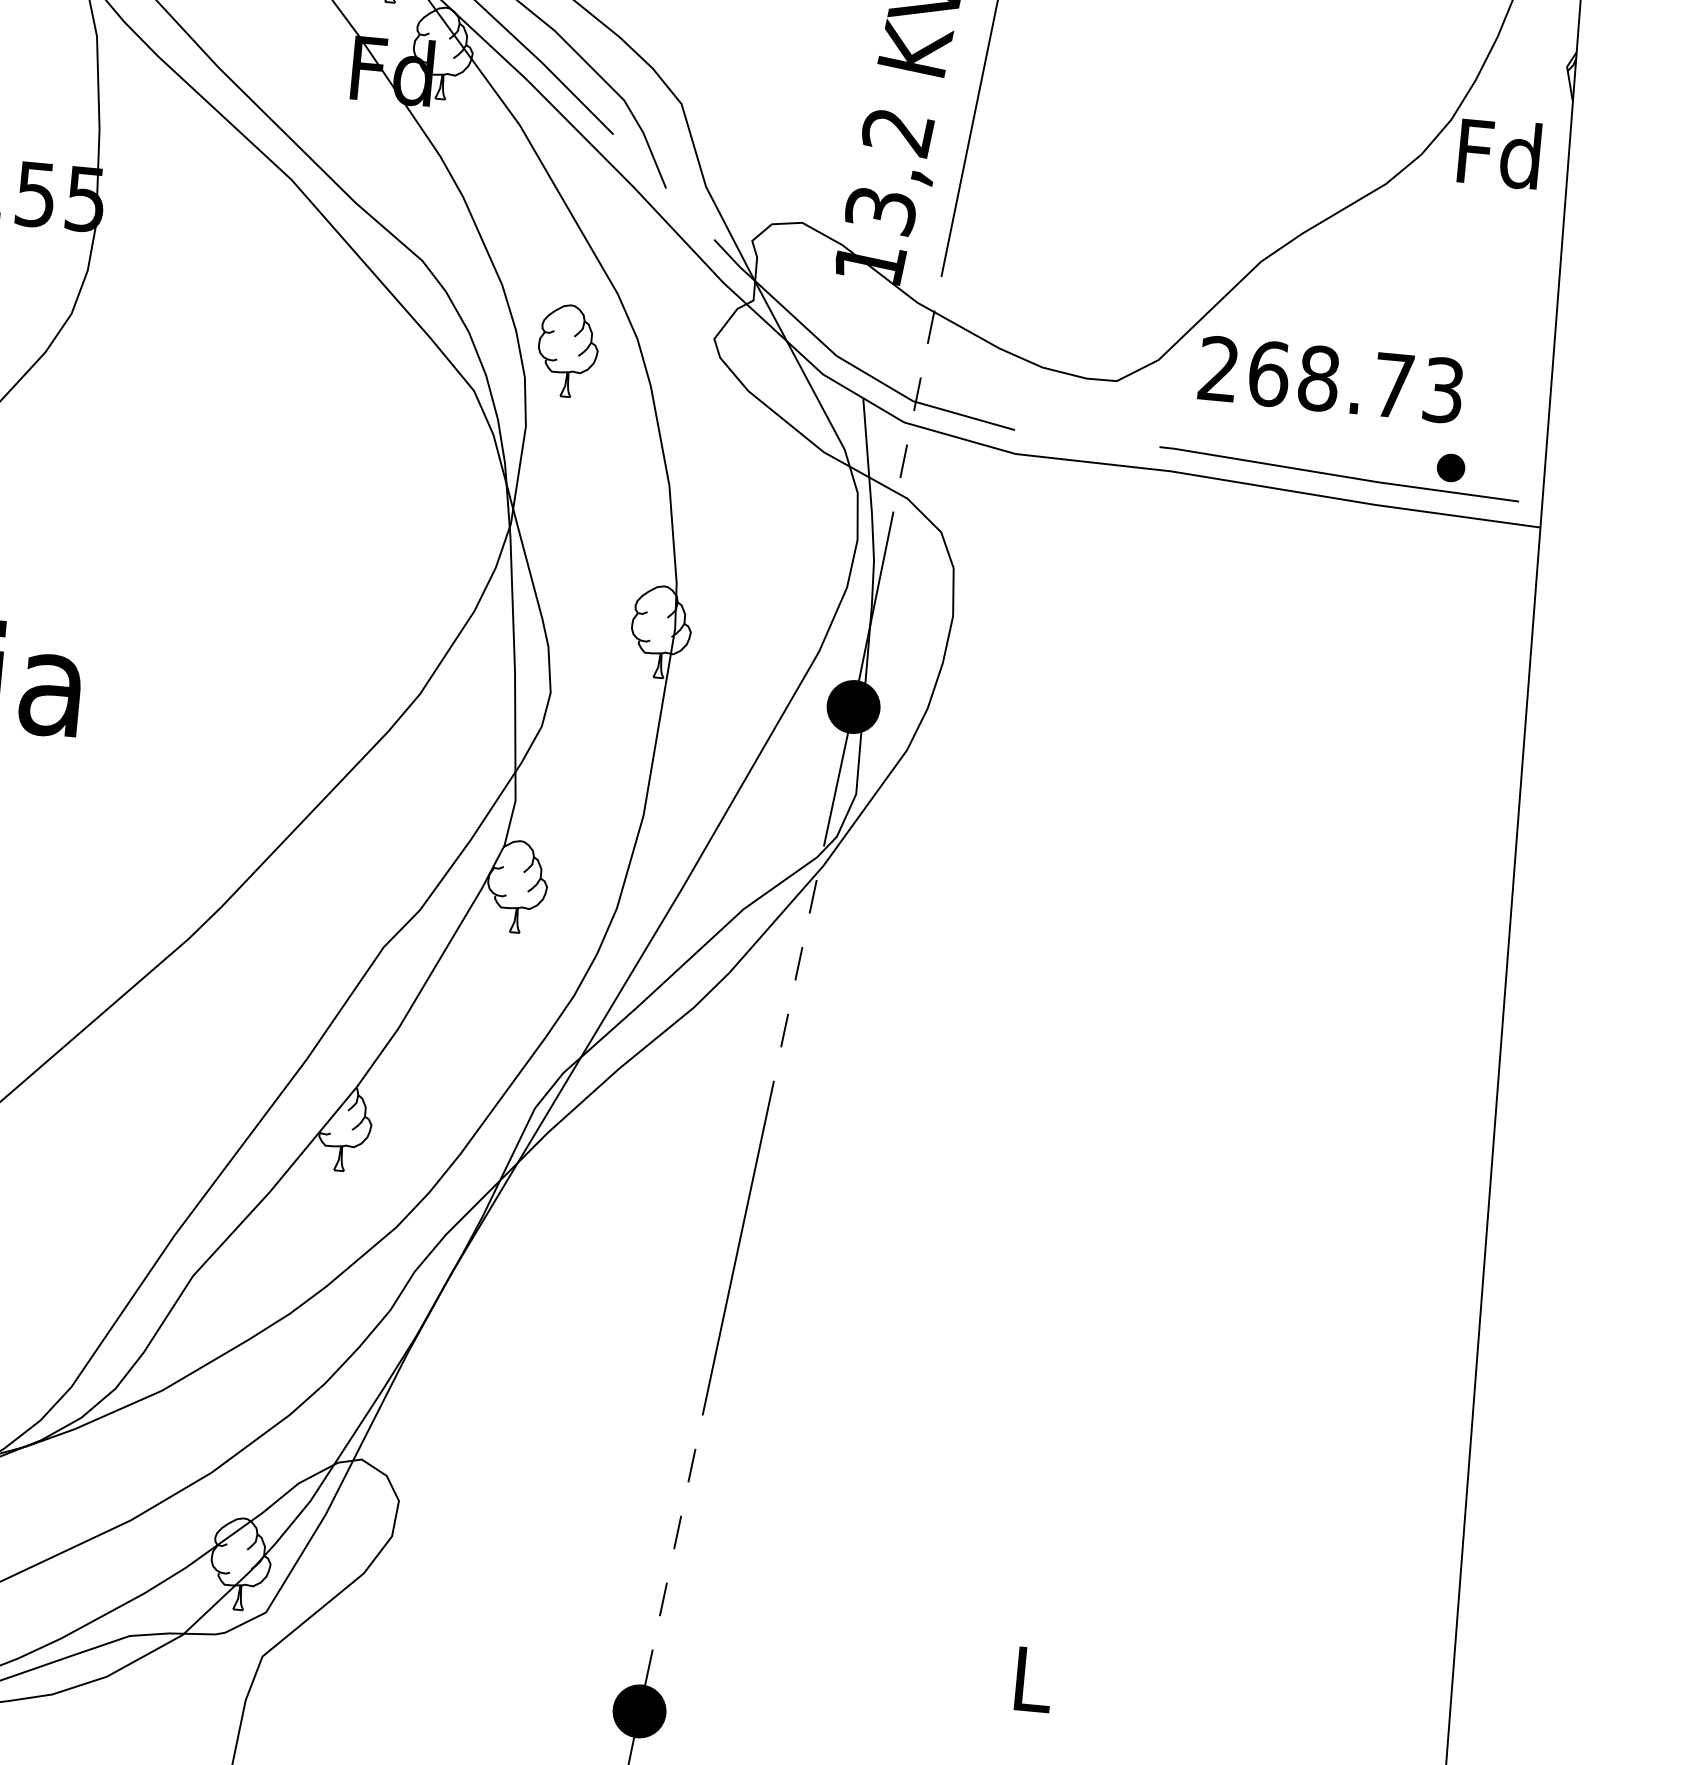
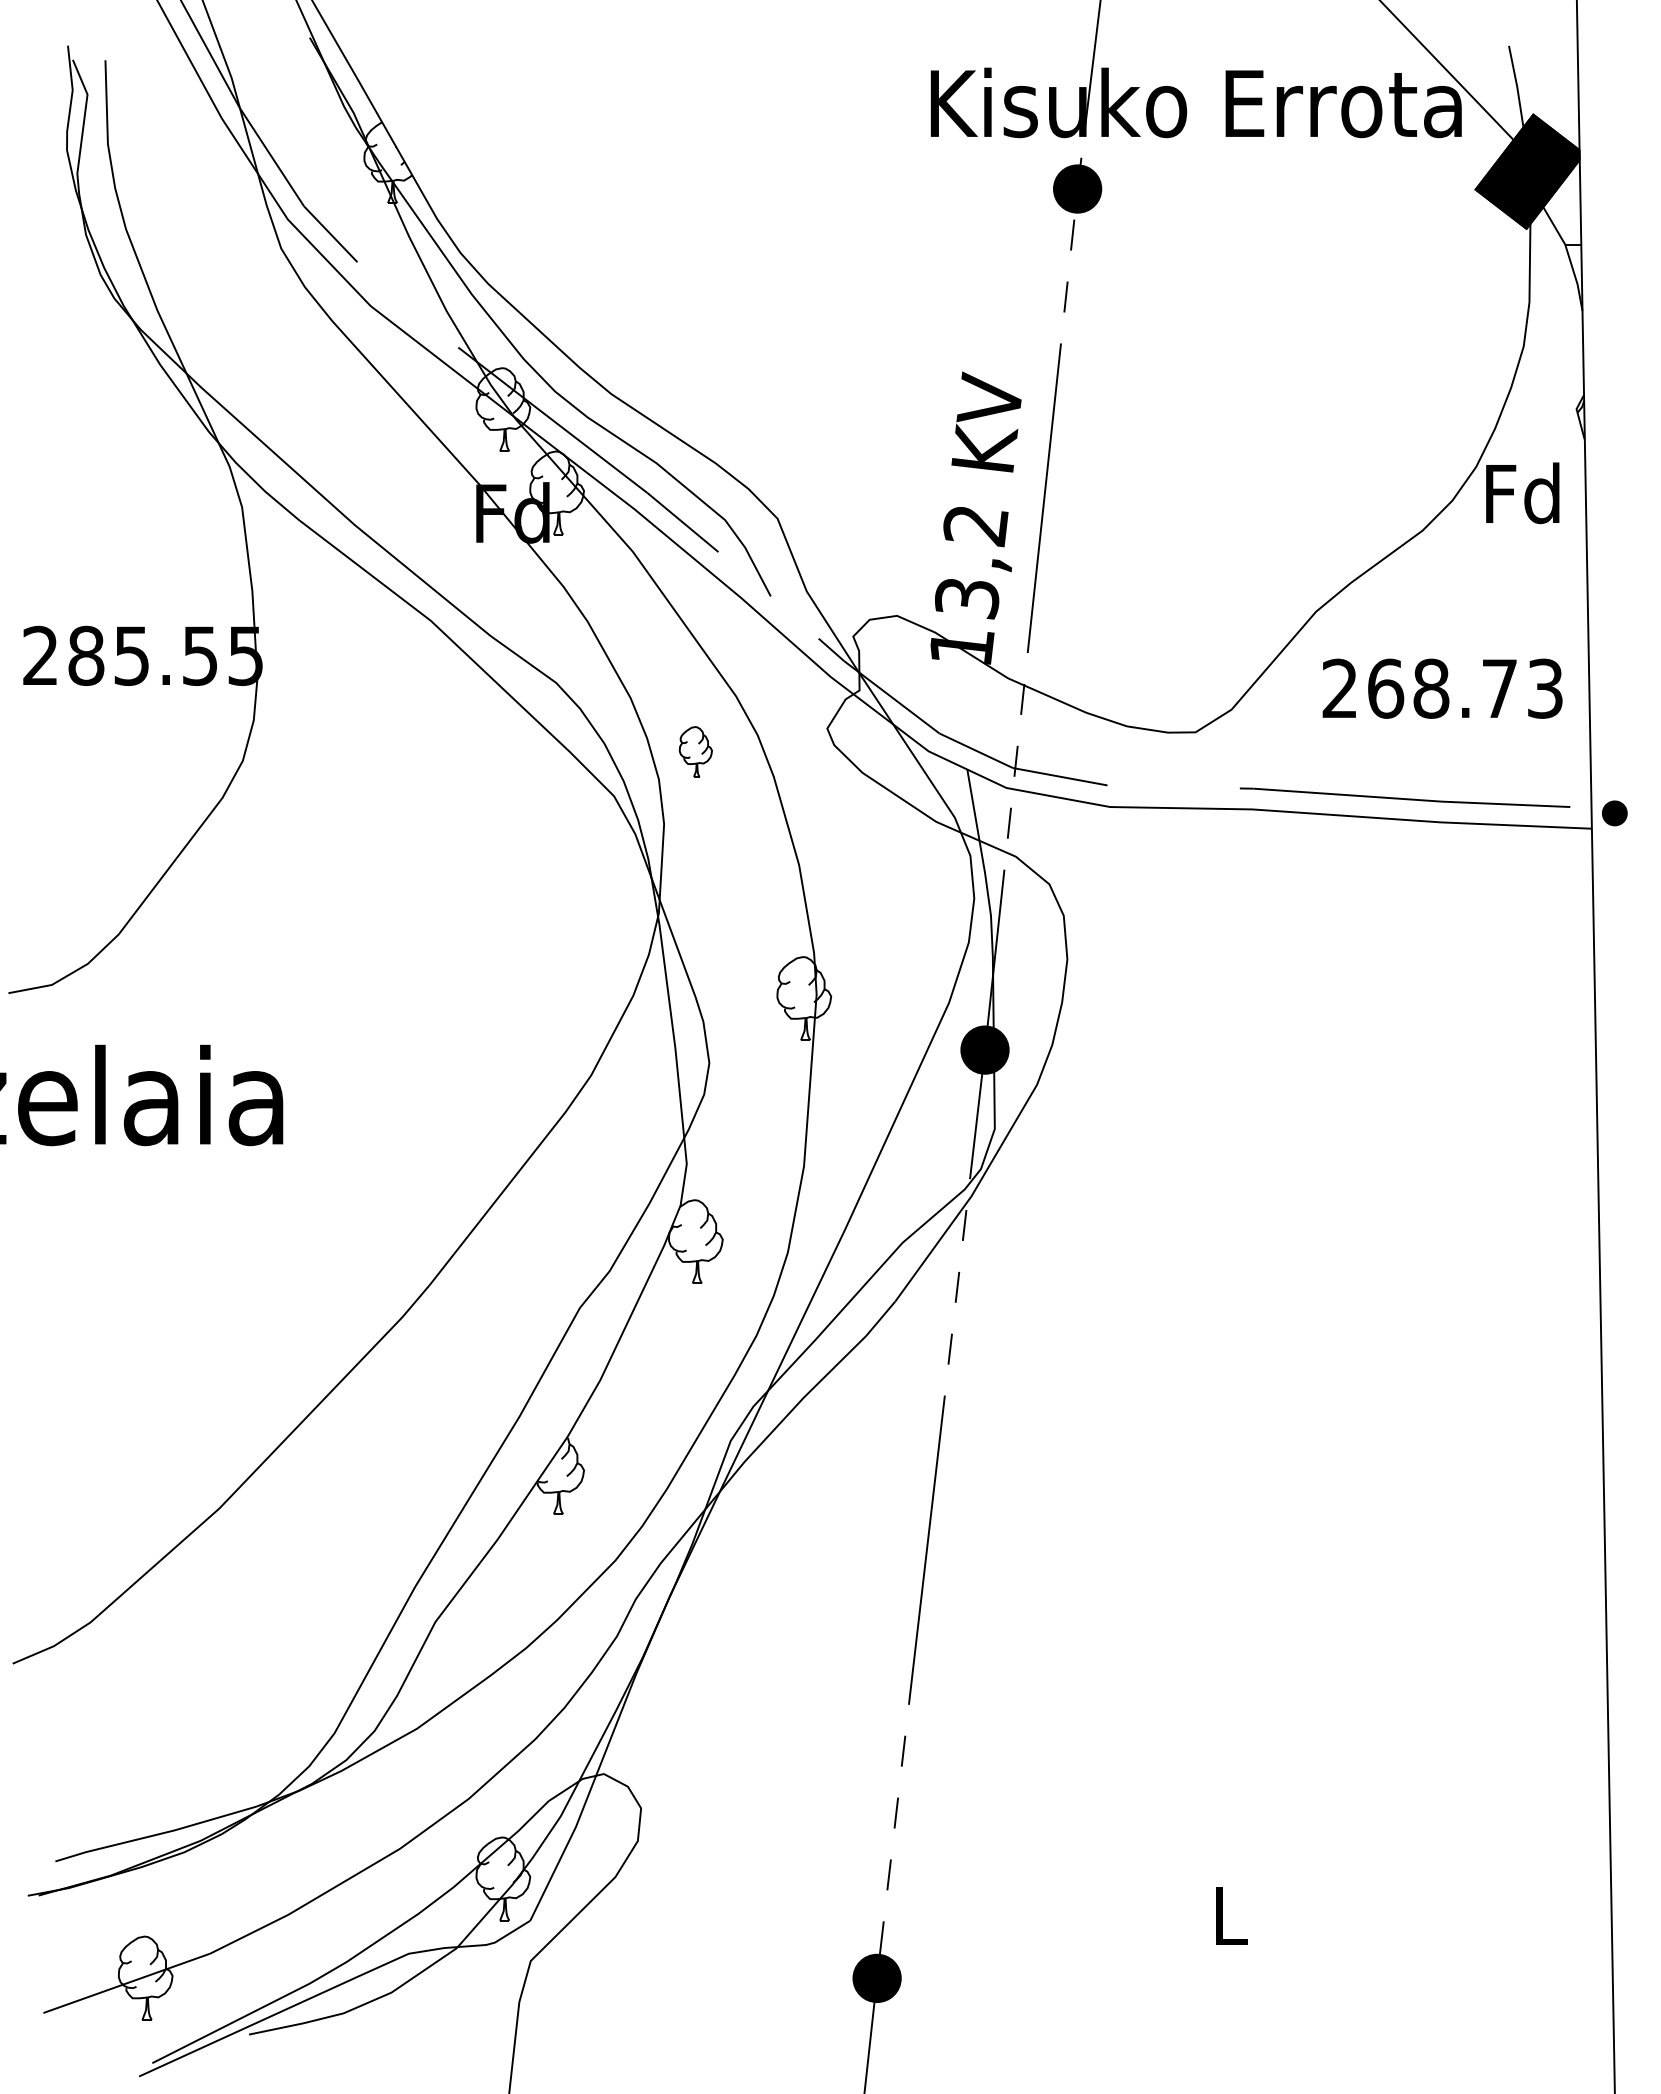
part: (567, 350) -> (695, 751), size x0.6
text: (1331, 379) -> (1442, 688), moved
part: (1450, 468) -> (1614, 813), moved

